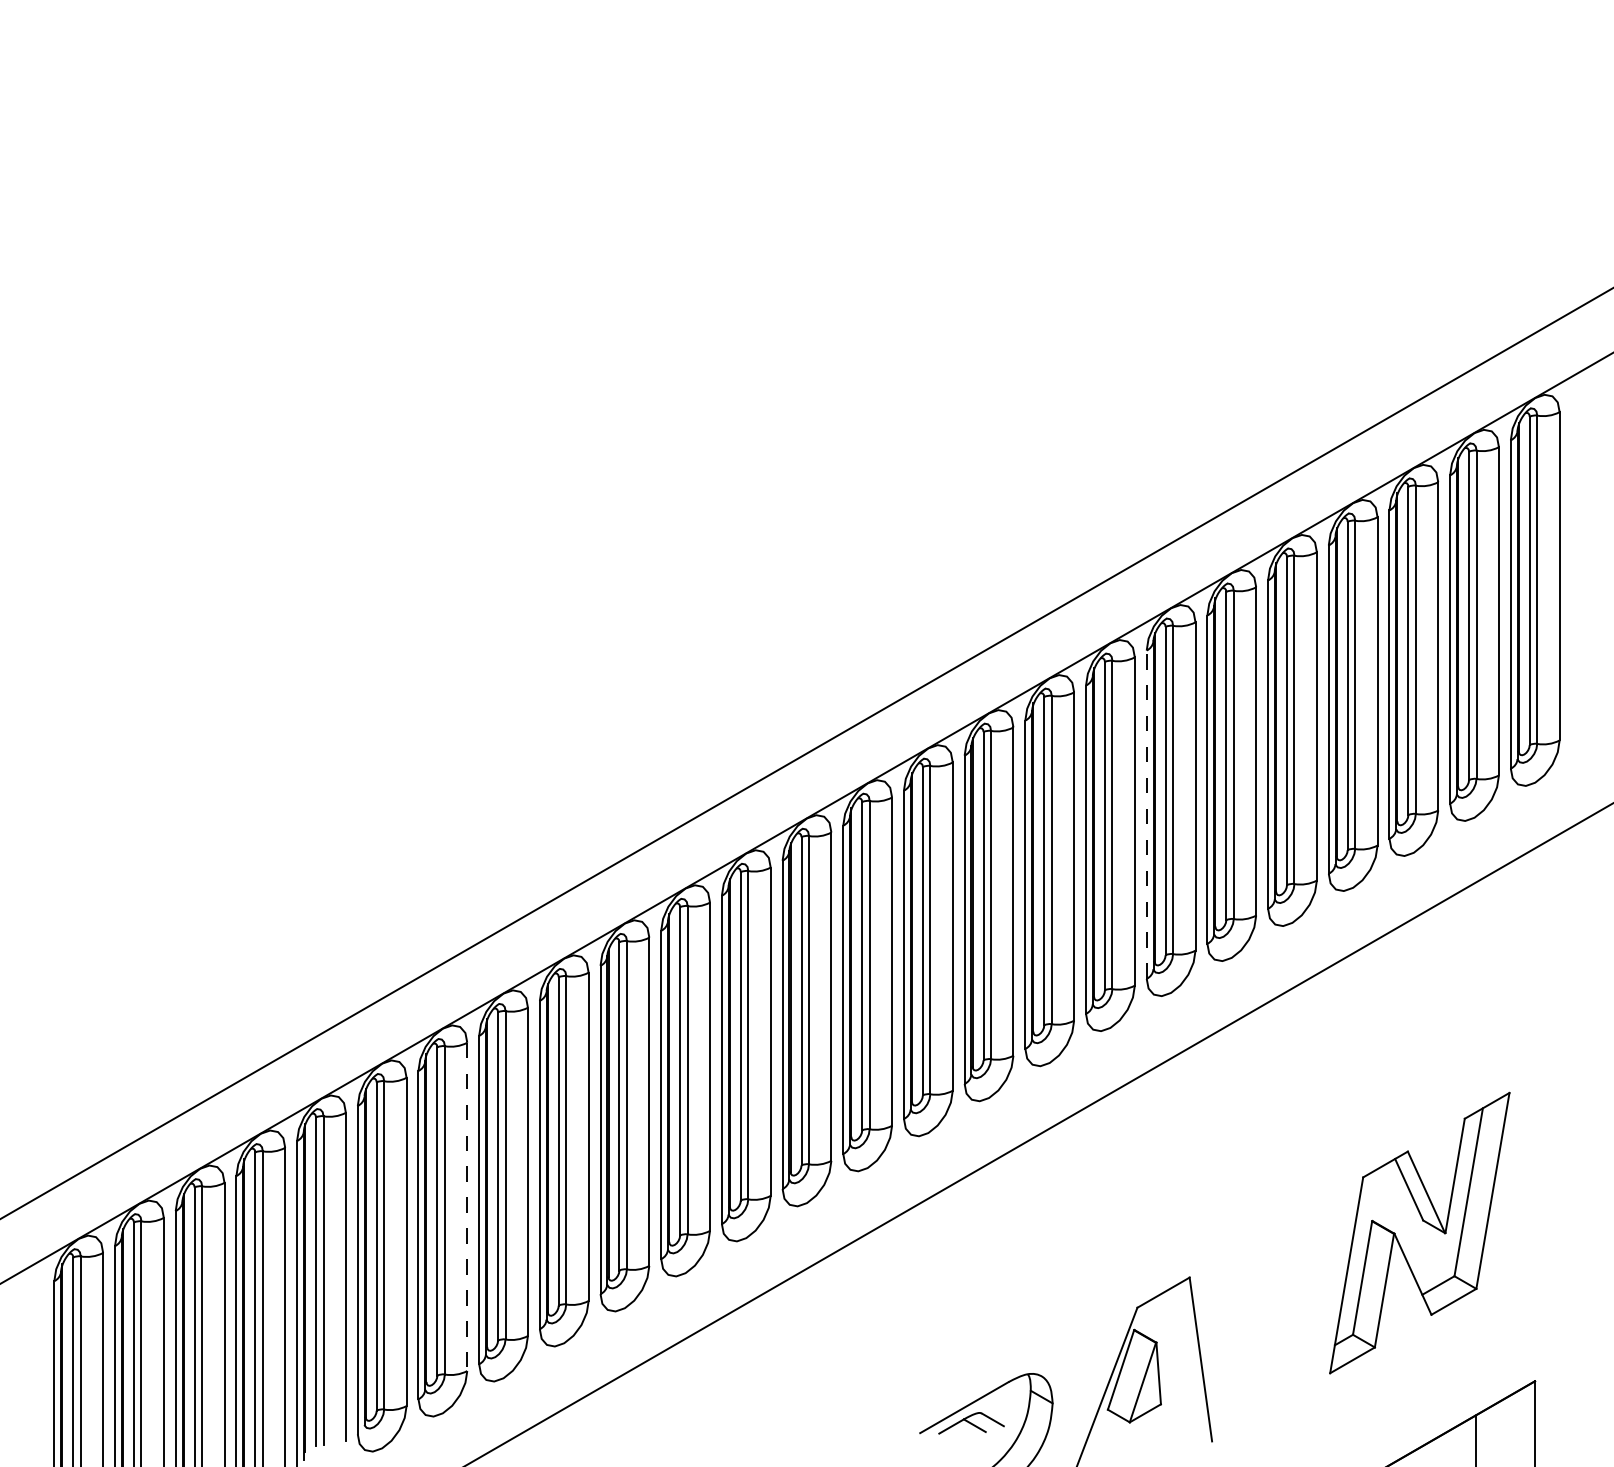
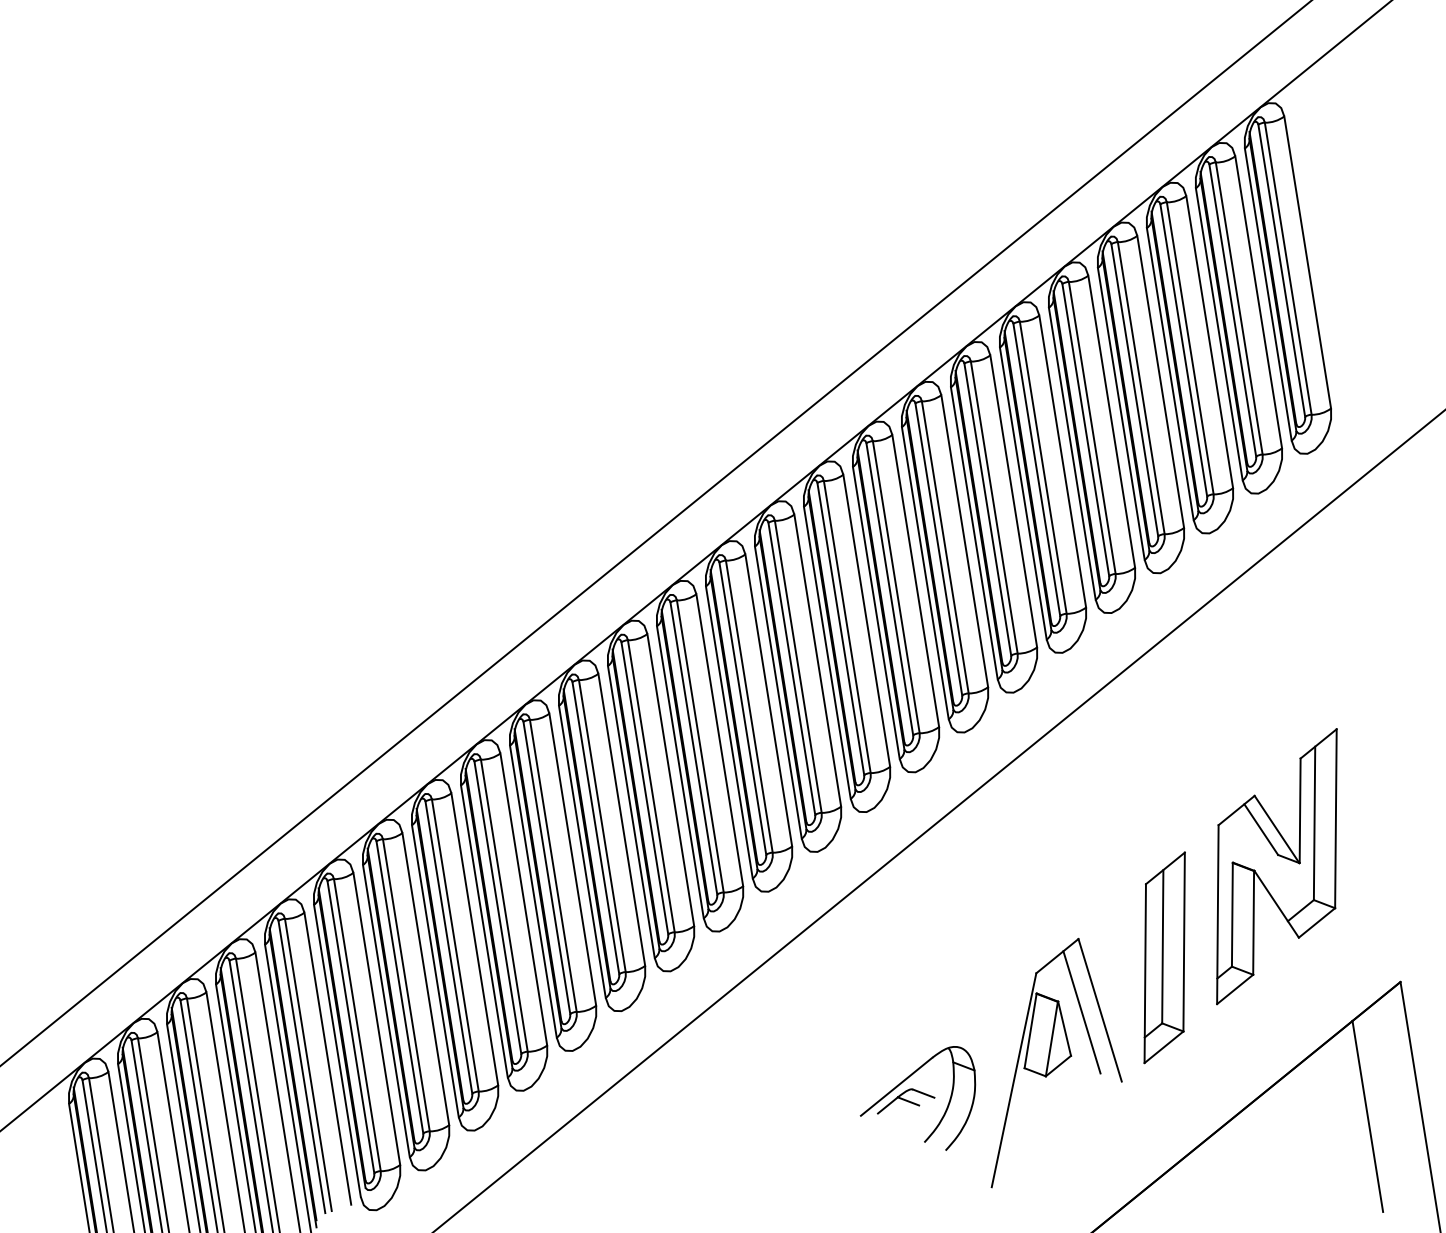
line: (1146, 814) -> (974, 533), dashed -> solid
line: (467, 1207) -> (426, 979), dashed -> solid
part: (1280, 1313) -> (1164, 958), added
line: (1180, 1358) -> (1081, 1012), added

